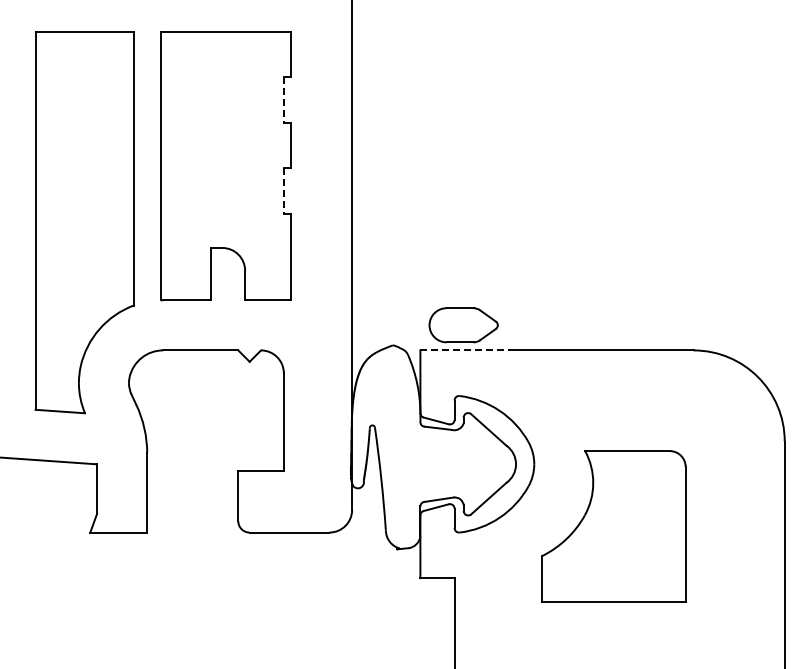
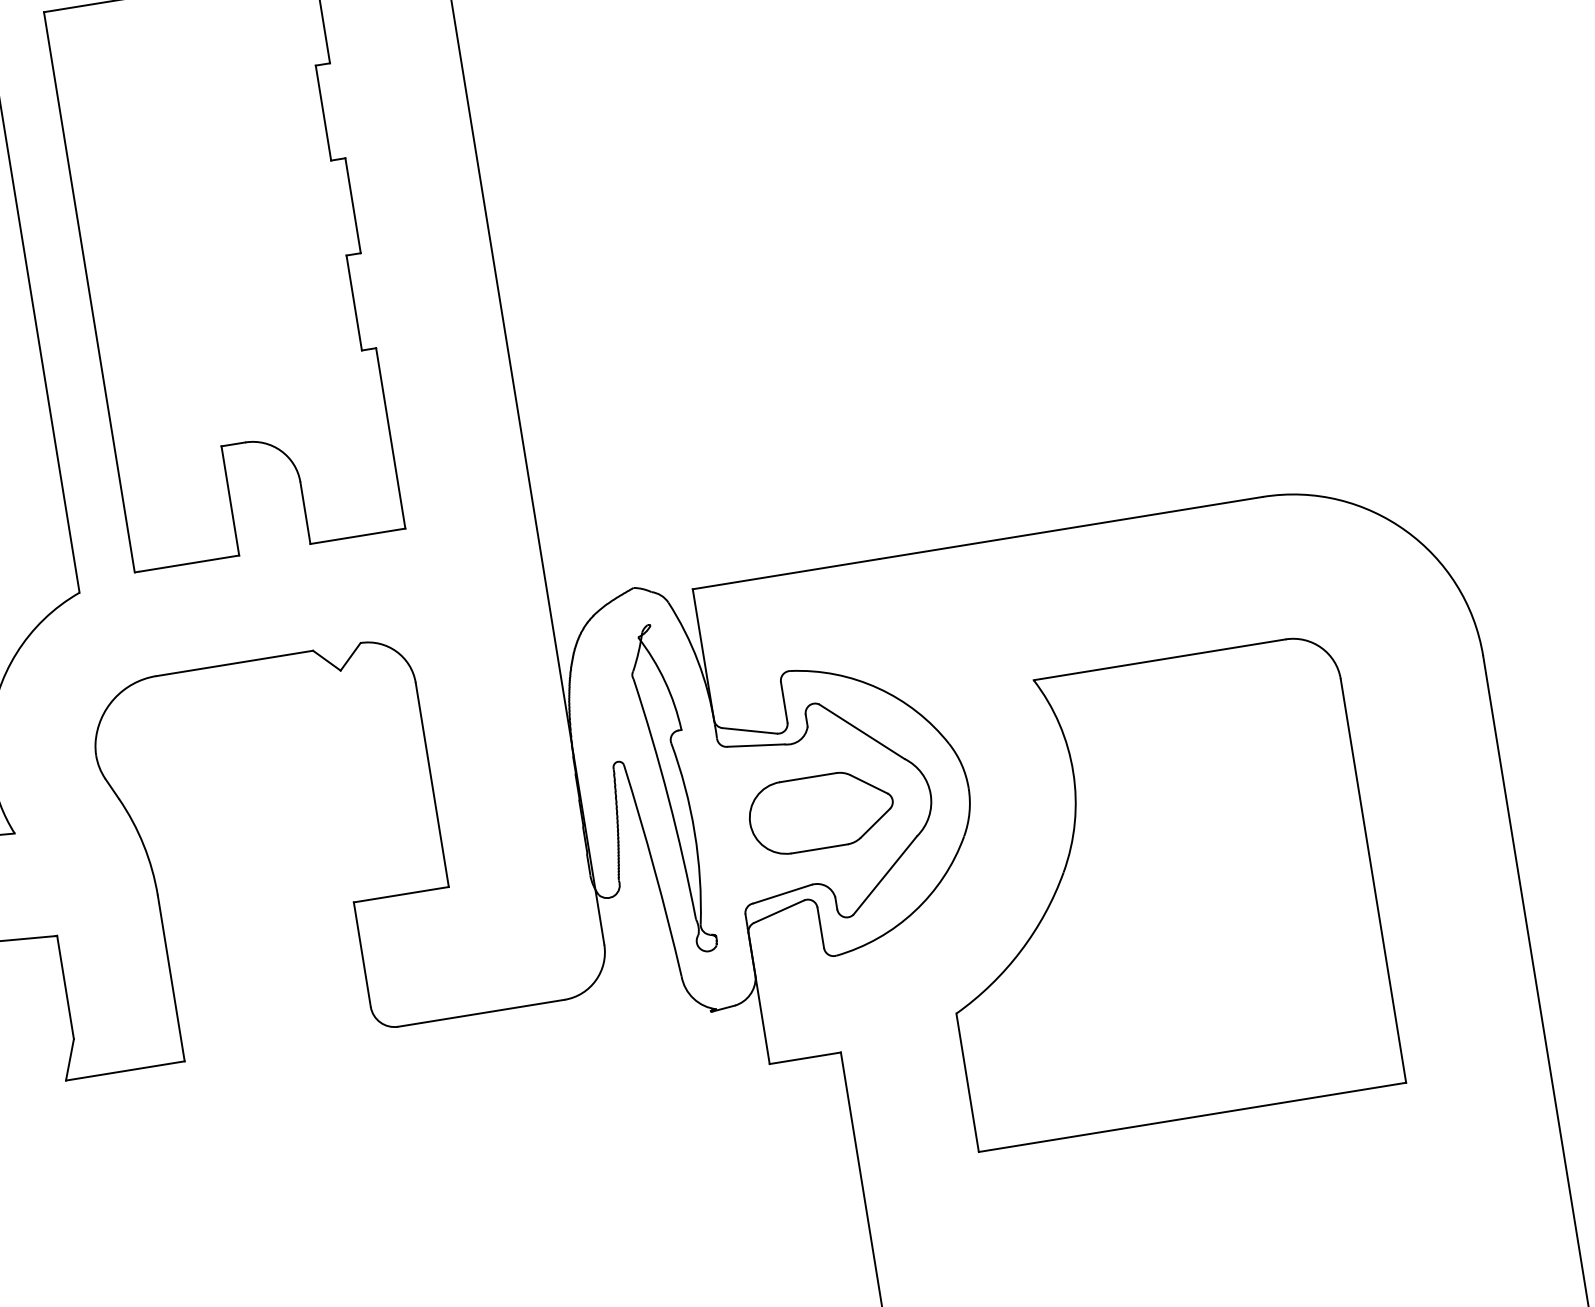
line: (283, 99) -> (322, 112), dashed -> solid
line: (283, 191) -> (353, 304), dashed -> solid
part: (463, 325) -> (821, 812), moved
line: (465, 350) -> (786, 574), dashed -> solid
part: (394, 441) -> (669, 787), added
part: (613, 526) -> (1154, 891), size x1.43

